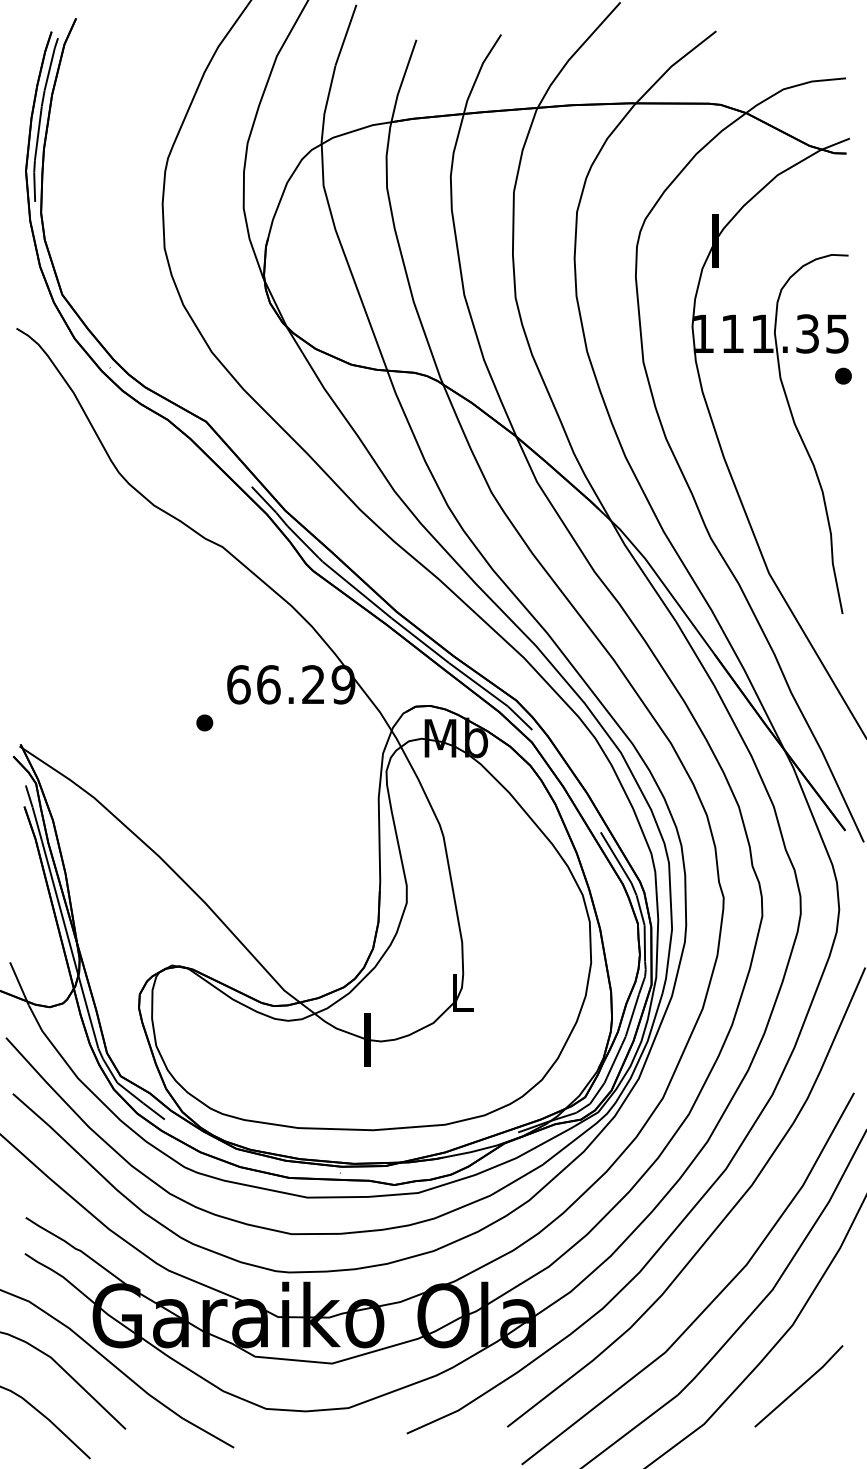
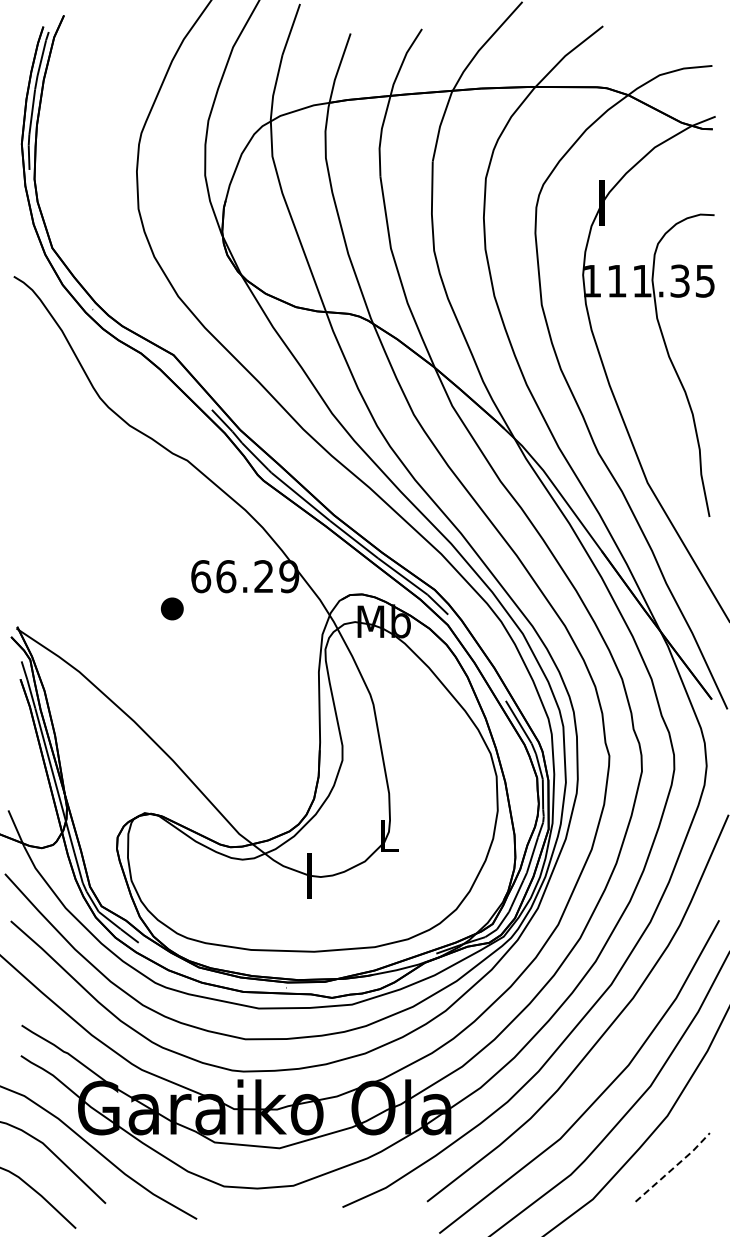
part: (843, 375) -> (710, 316), removed
part: (204, 722) -> (172, 608), size x1.6
line: (801, 1386) -> (674, 1167), solid -> dashed

